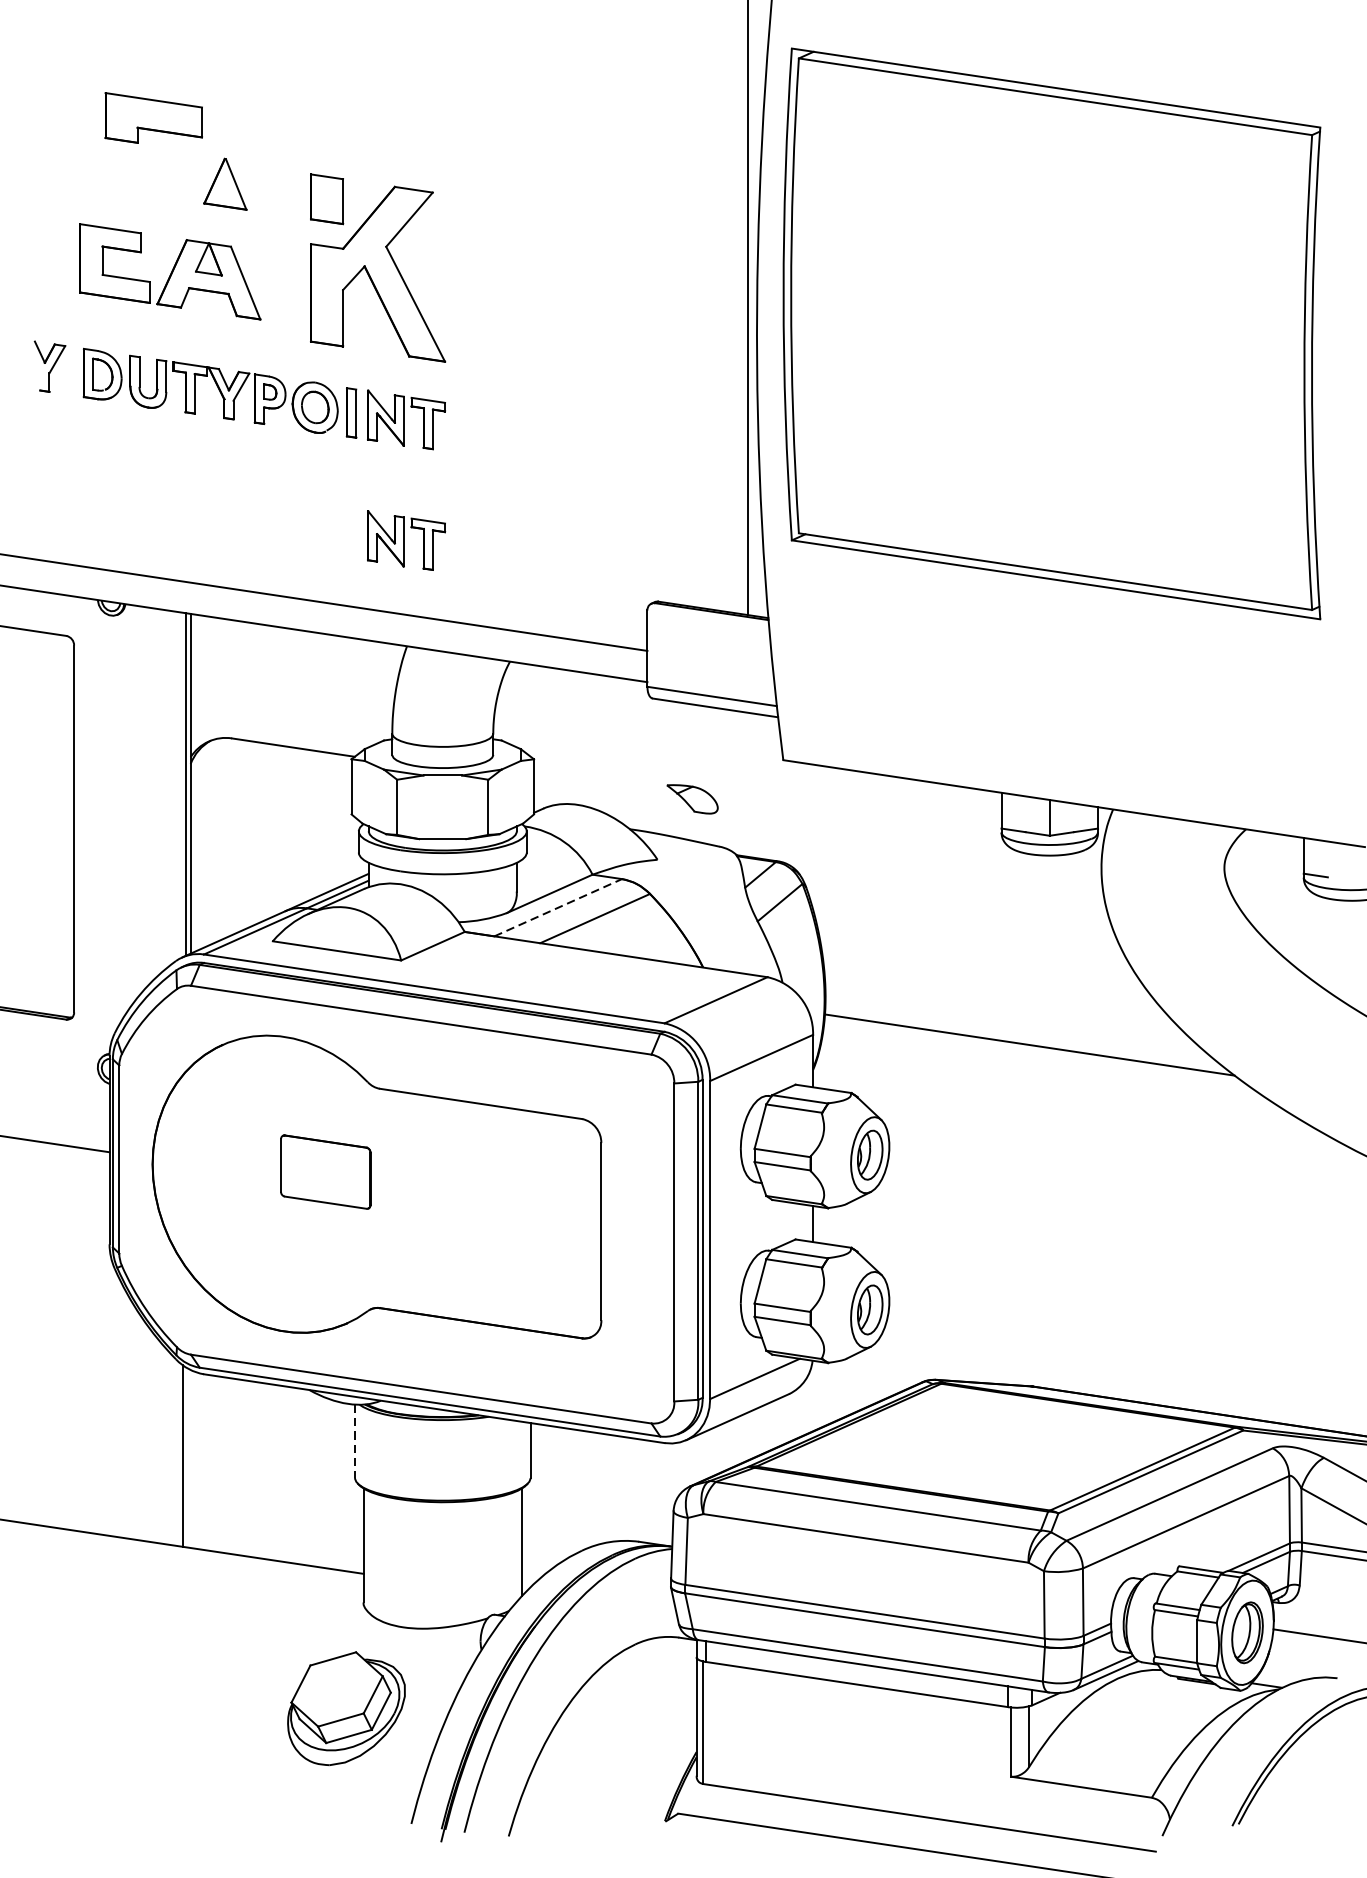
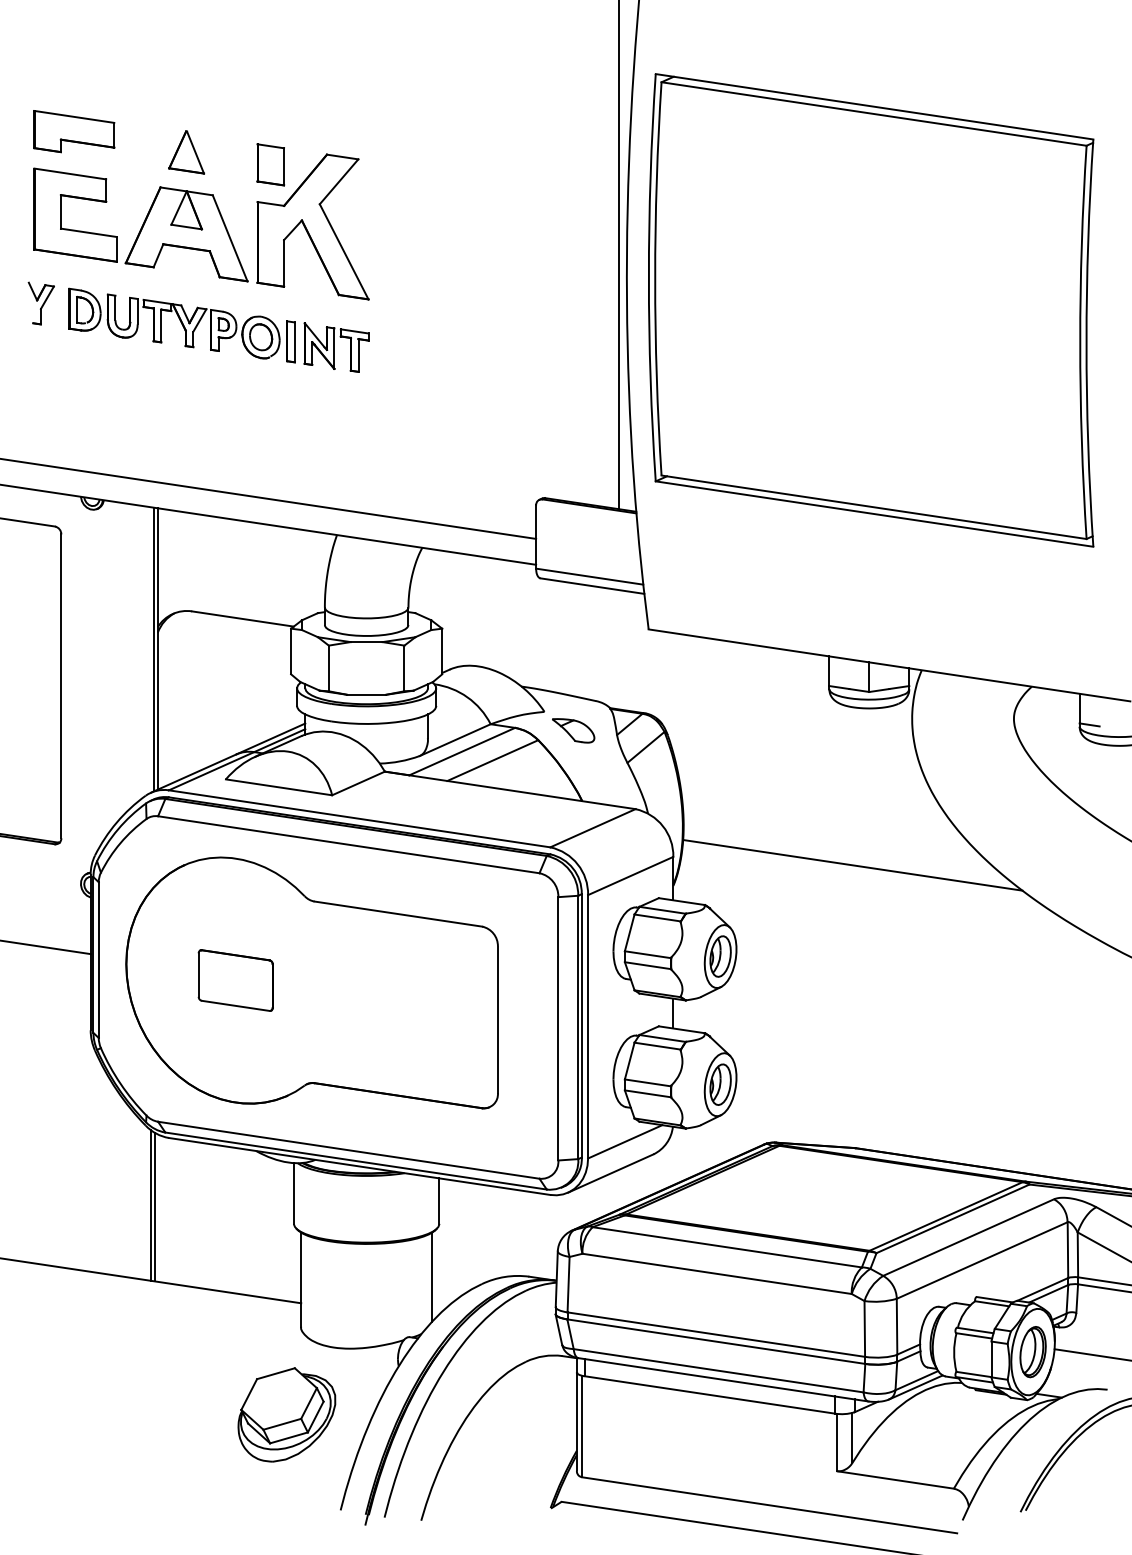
part: (154, 117) -> (74, 131), moved
part: (169, 271) -> (140, 224), size x1.43
part: (1052, 334) -> (871, 310), moved
part: (406, 540) -> (336, 447), removed
part: (692, 798) -> (573, 730), moved
line: (558, 907) -> (462, 751), dashed -> solid
part: (325, 1172) -> (235, 980), moved
line: (354, 1442) -> (293, 1194), dashed -> solid
line: (186, 1457) -> (154, 1206), added

